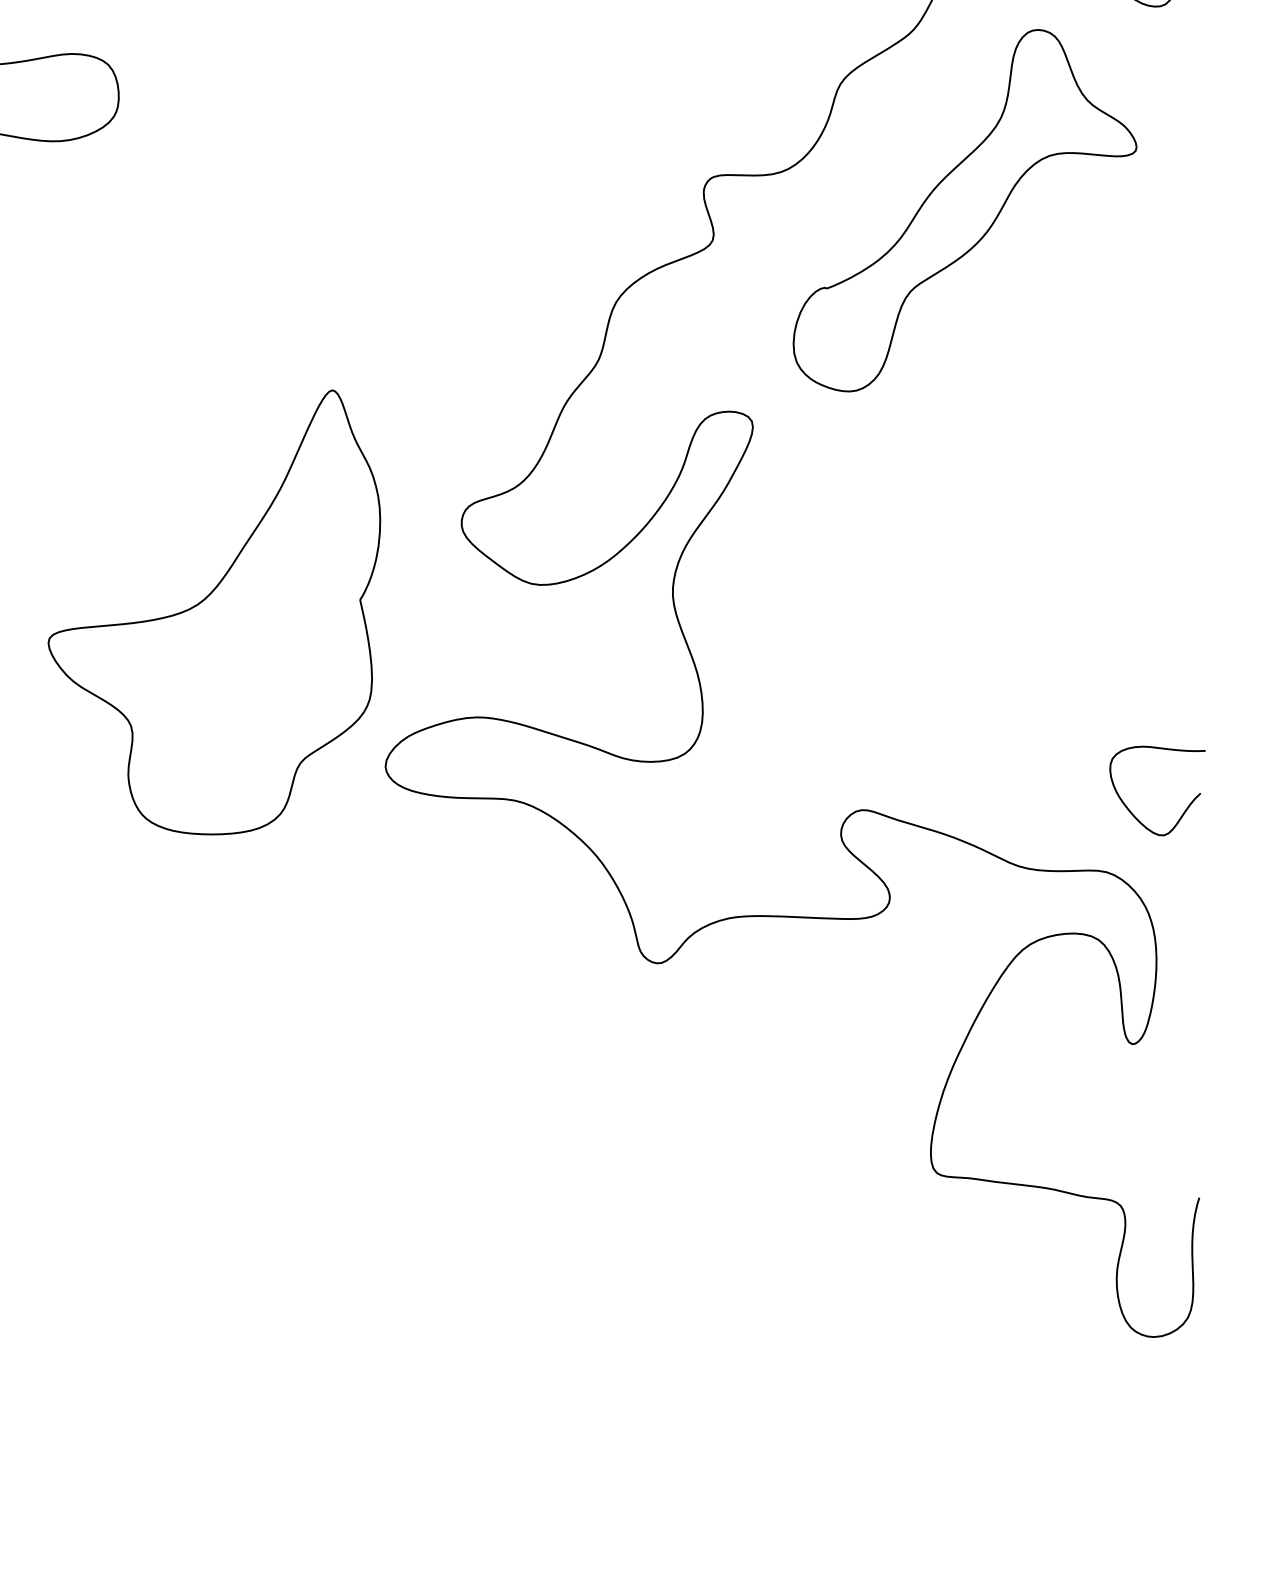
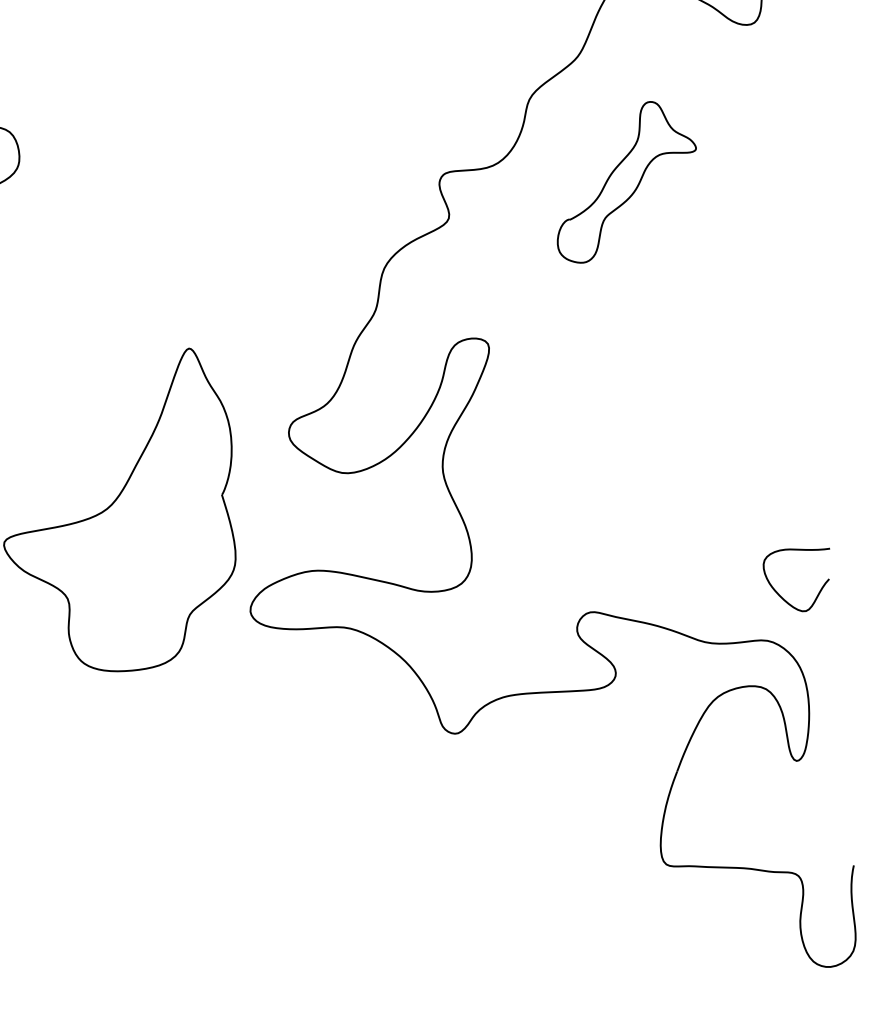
part: (964, 210) -> (625, 181), size x0.6

